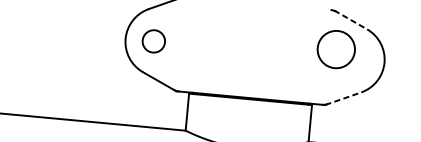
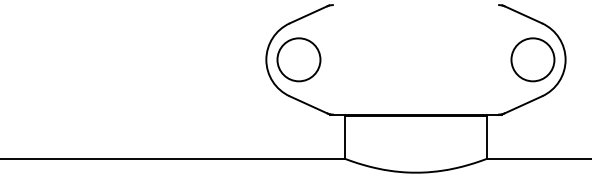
line: (350, 20) -> (522, 14), dashed -> solid
circle: (153, 41) -> (298, 59), size x1.67
circle: (335, 49) -> (532, 59), moved
line: (343, 98) -> (522, 105), dashed -> solid

